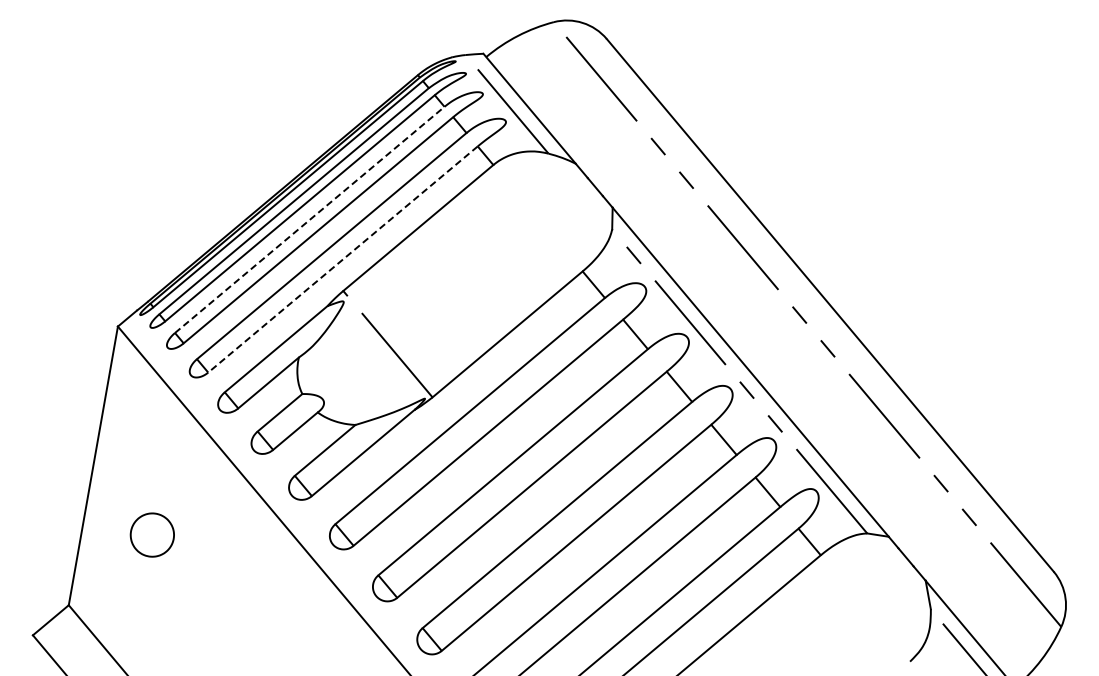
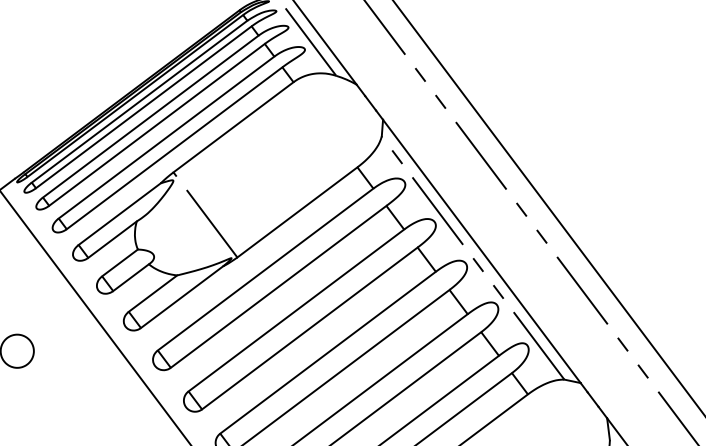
line: (309, 219) -> (150, 116), dashed -> solid
line: (343, 259) -> (174, 148), dashed -> solid

